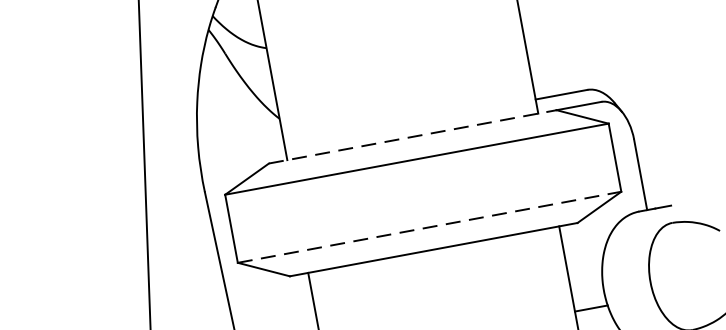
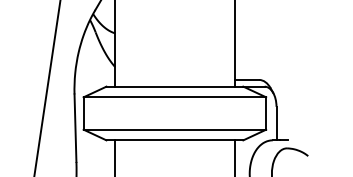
line: (413, 136) -> (175, 86), dashed -> solid
line: (430, 226) -> (175, 129), dashed -> solid

